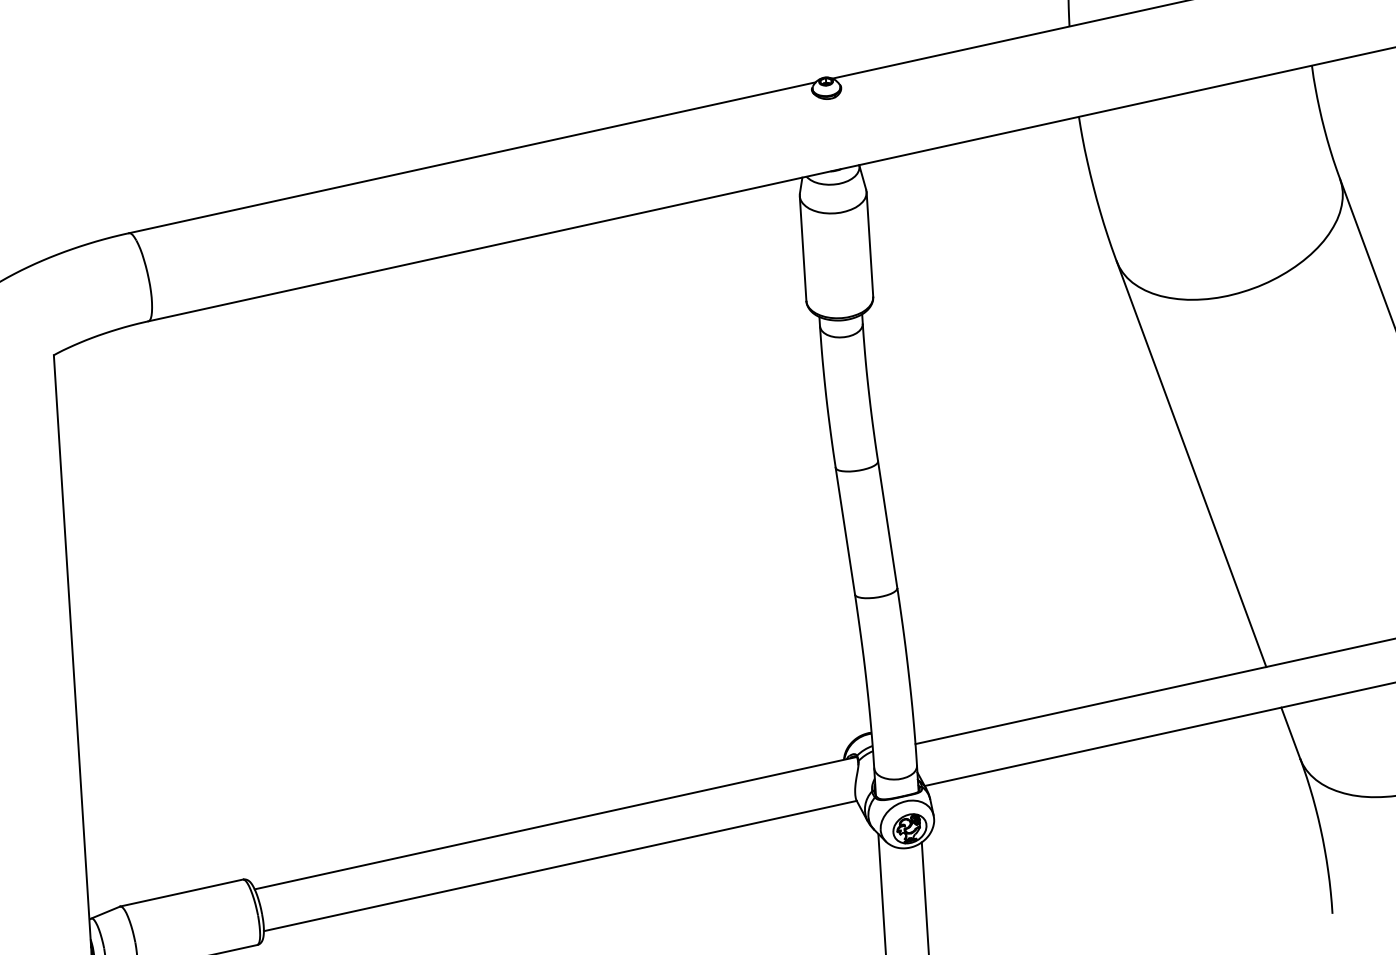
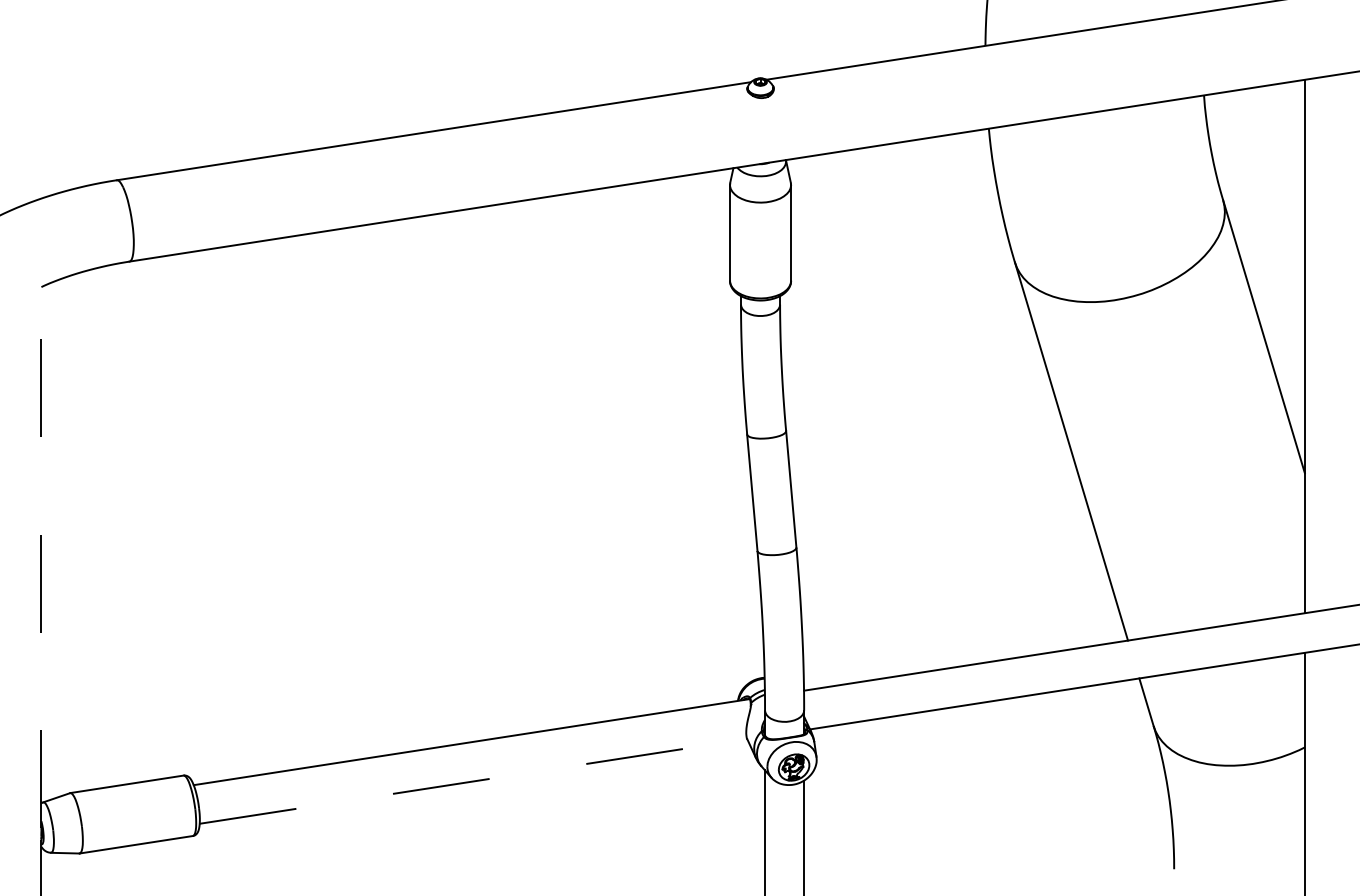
line: (72, 650) -> (41, 557), solid -> dashed
line: (560, 866) -> (473, 781), solid -> dashed

